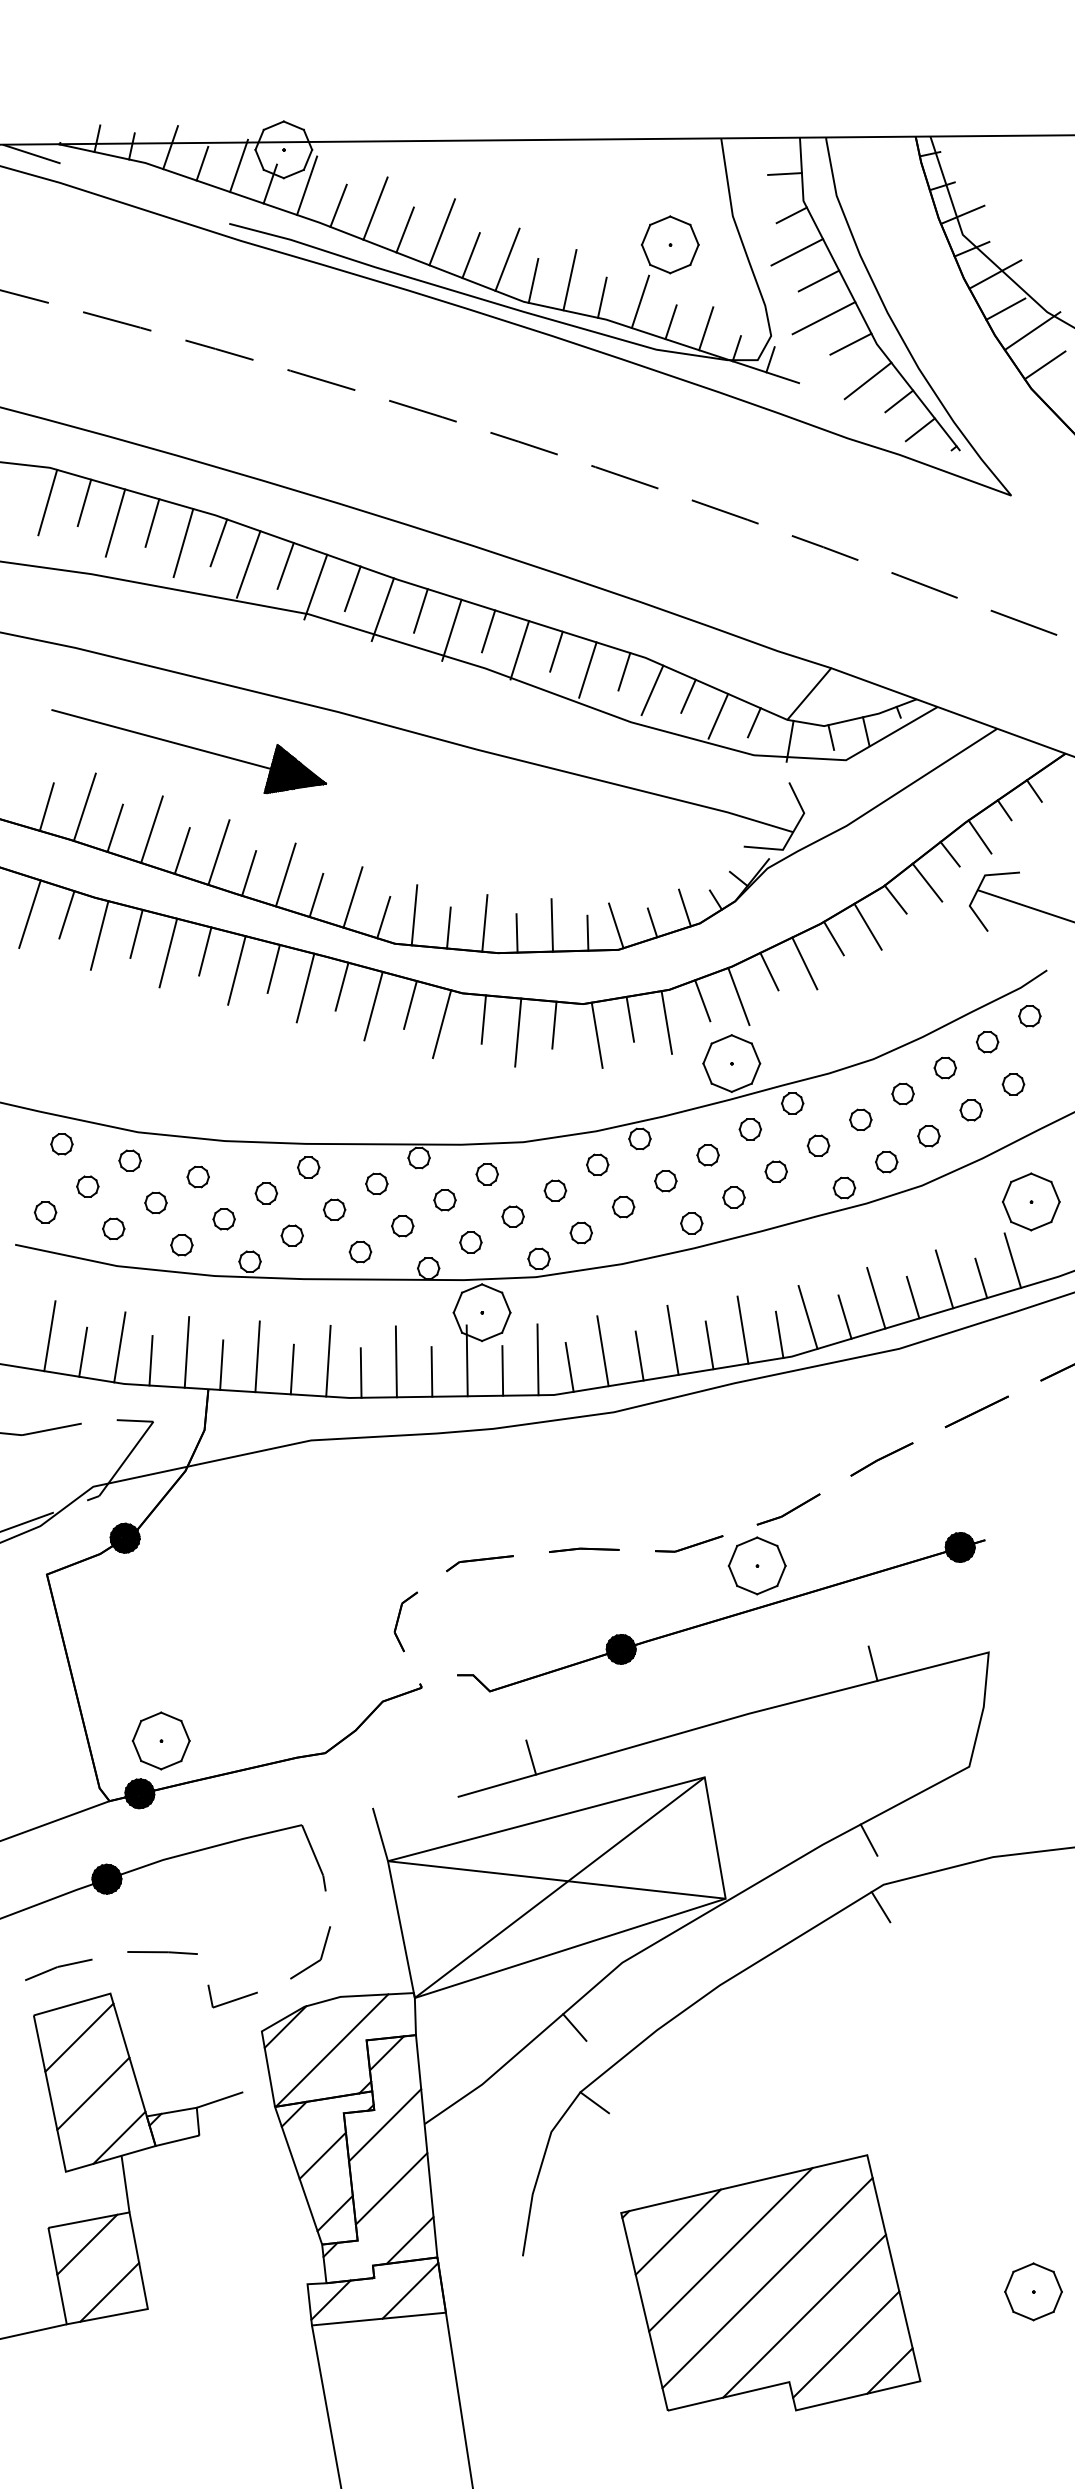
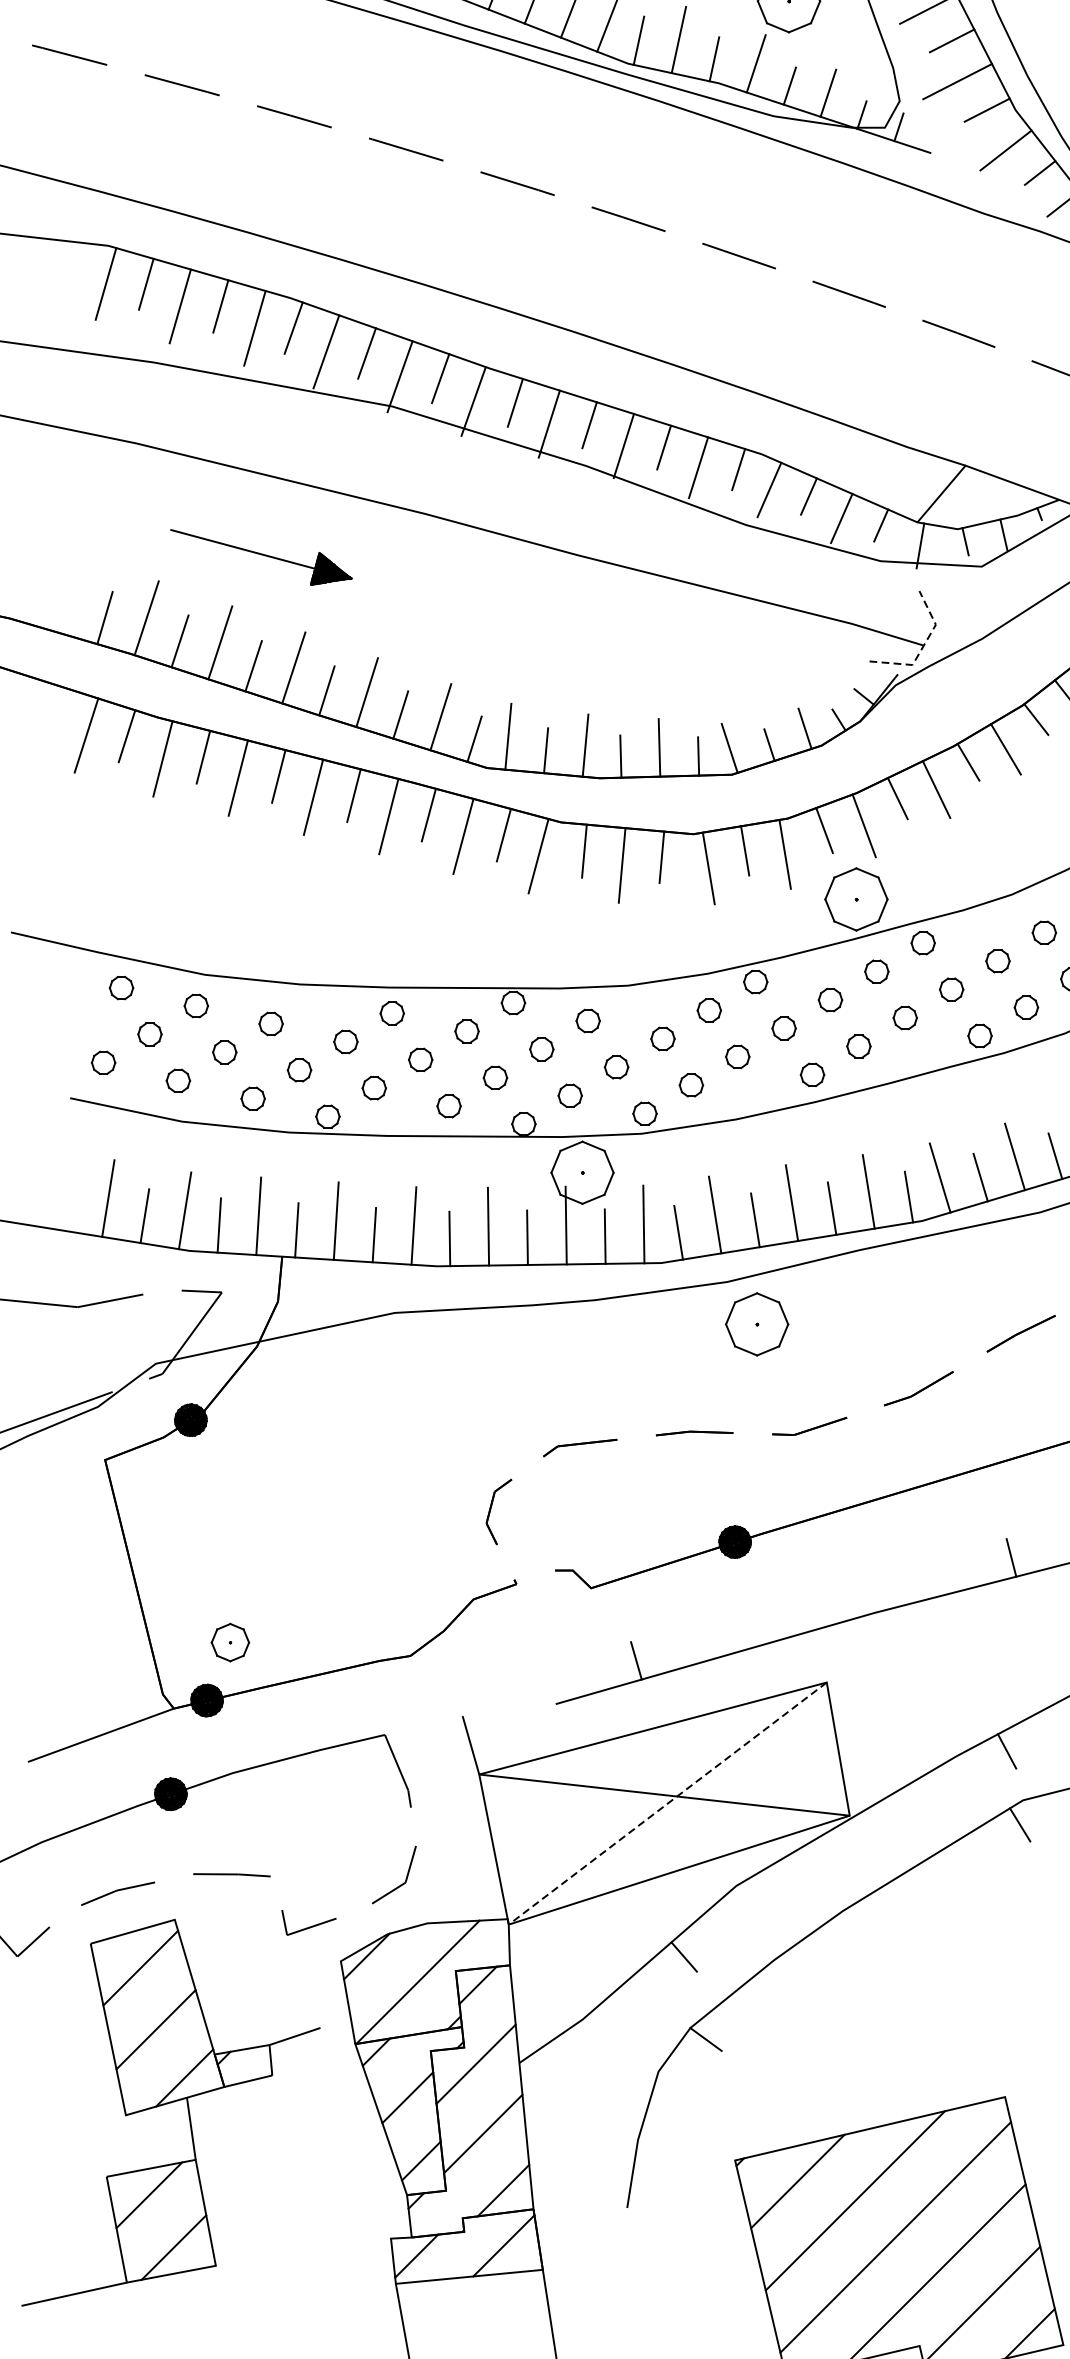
part: (189, 751) -> (261, 557), size x0.6
line: (792, 833) -> (923, 647), solid -> dashed
part: (756, 1565) -> (756, 1323), moved
part: (160, 1740) -> (229, 1642), size x0.6
line: (559, 1888) -> (667, 1804), solid -> dashed

